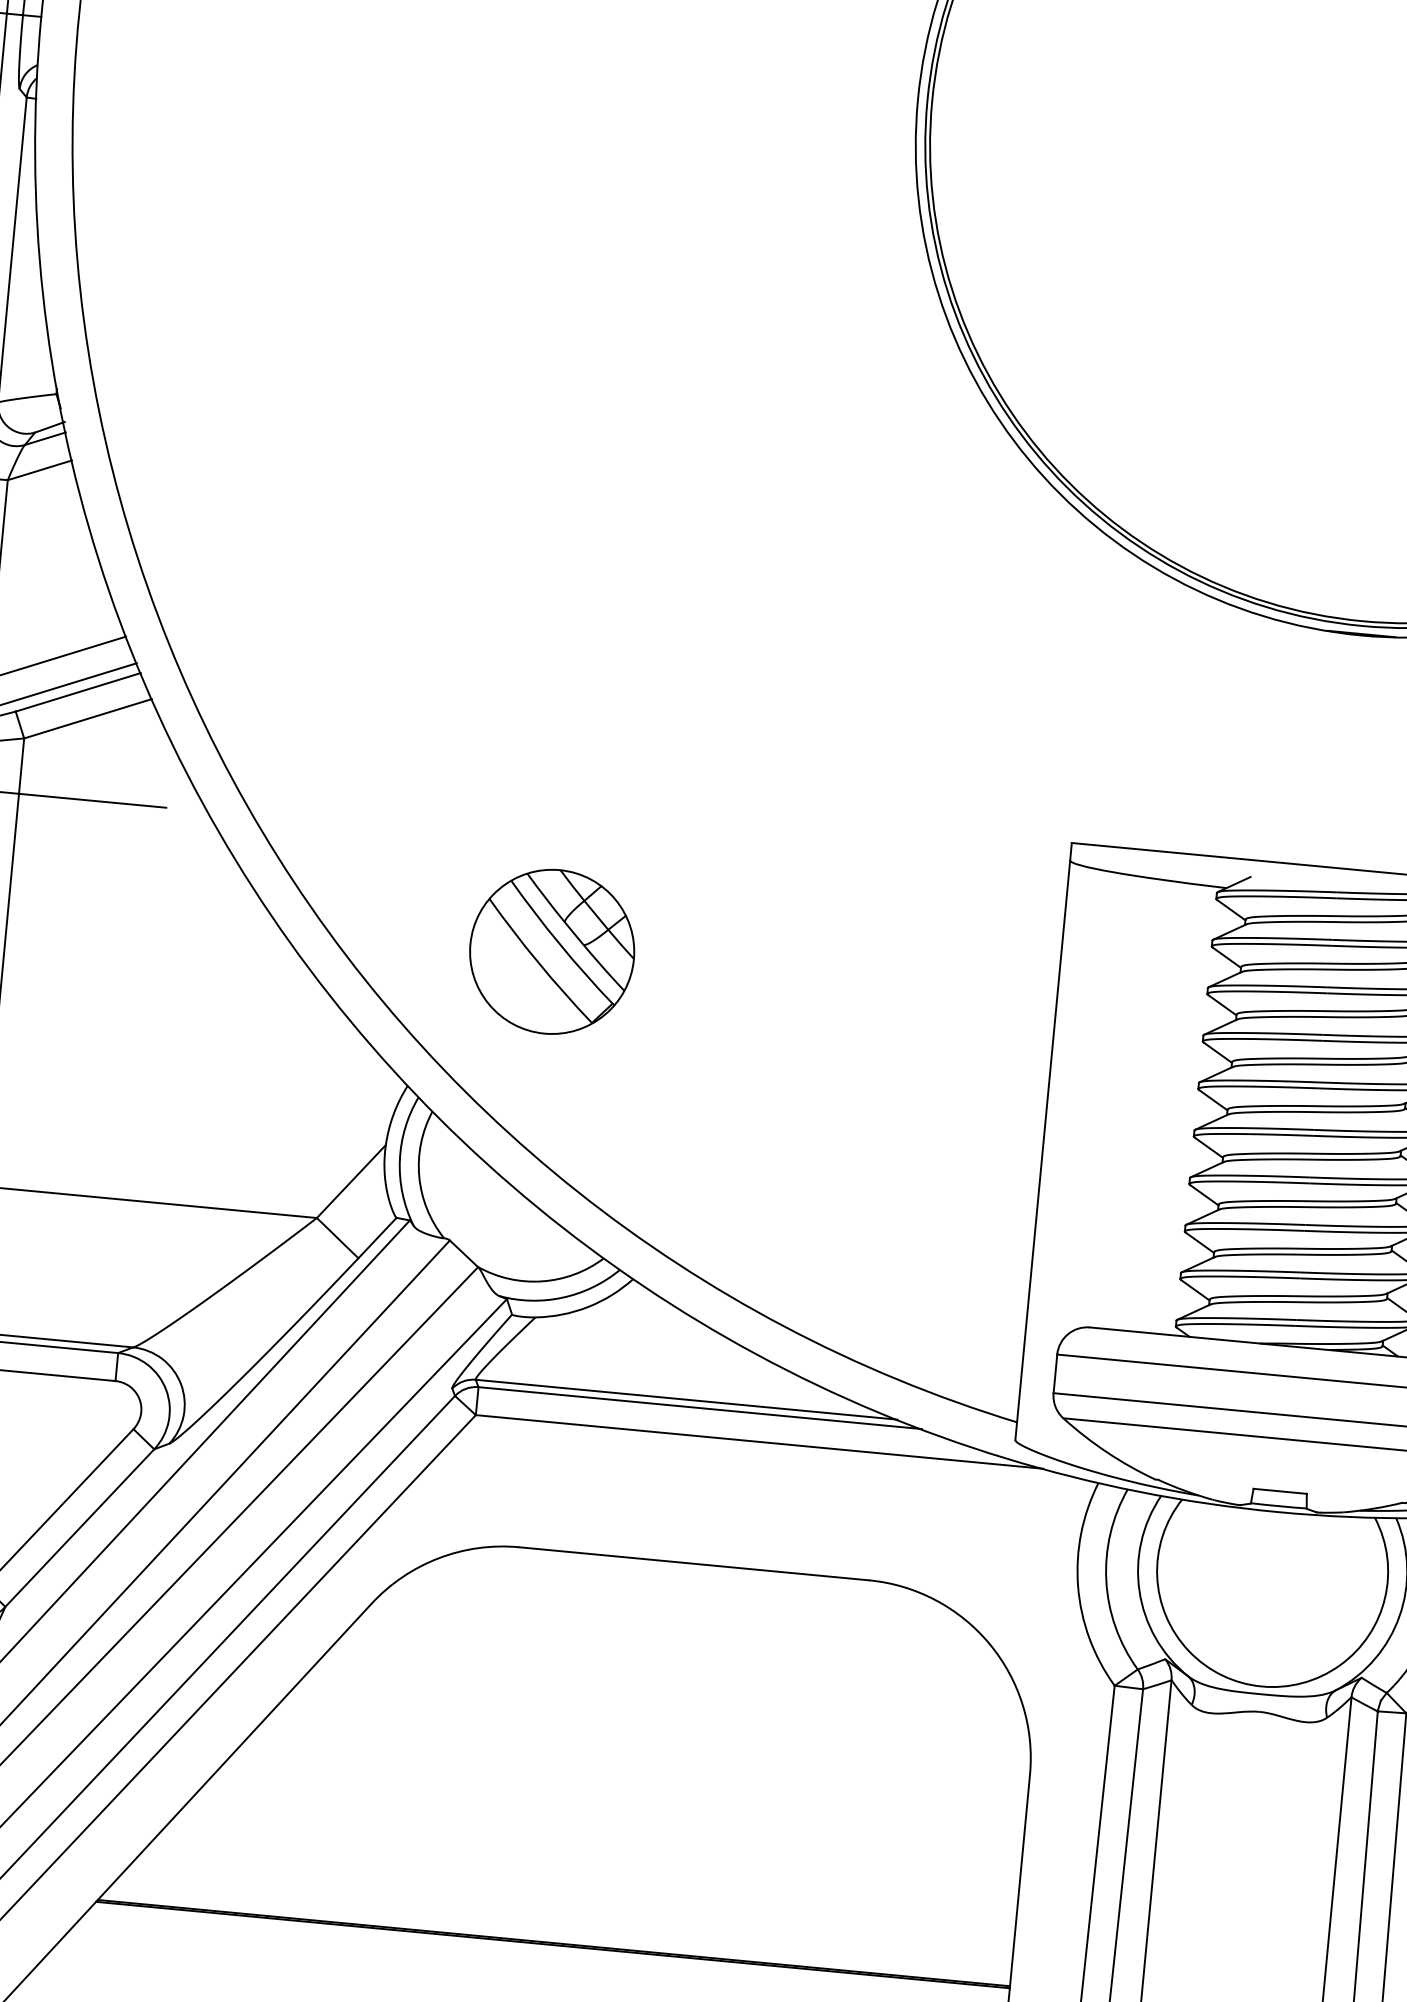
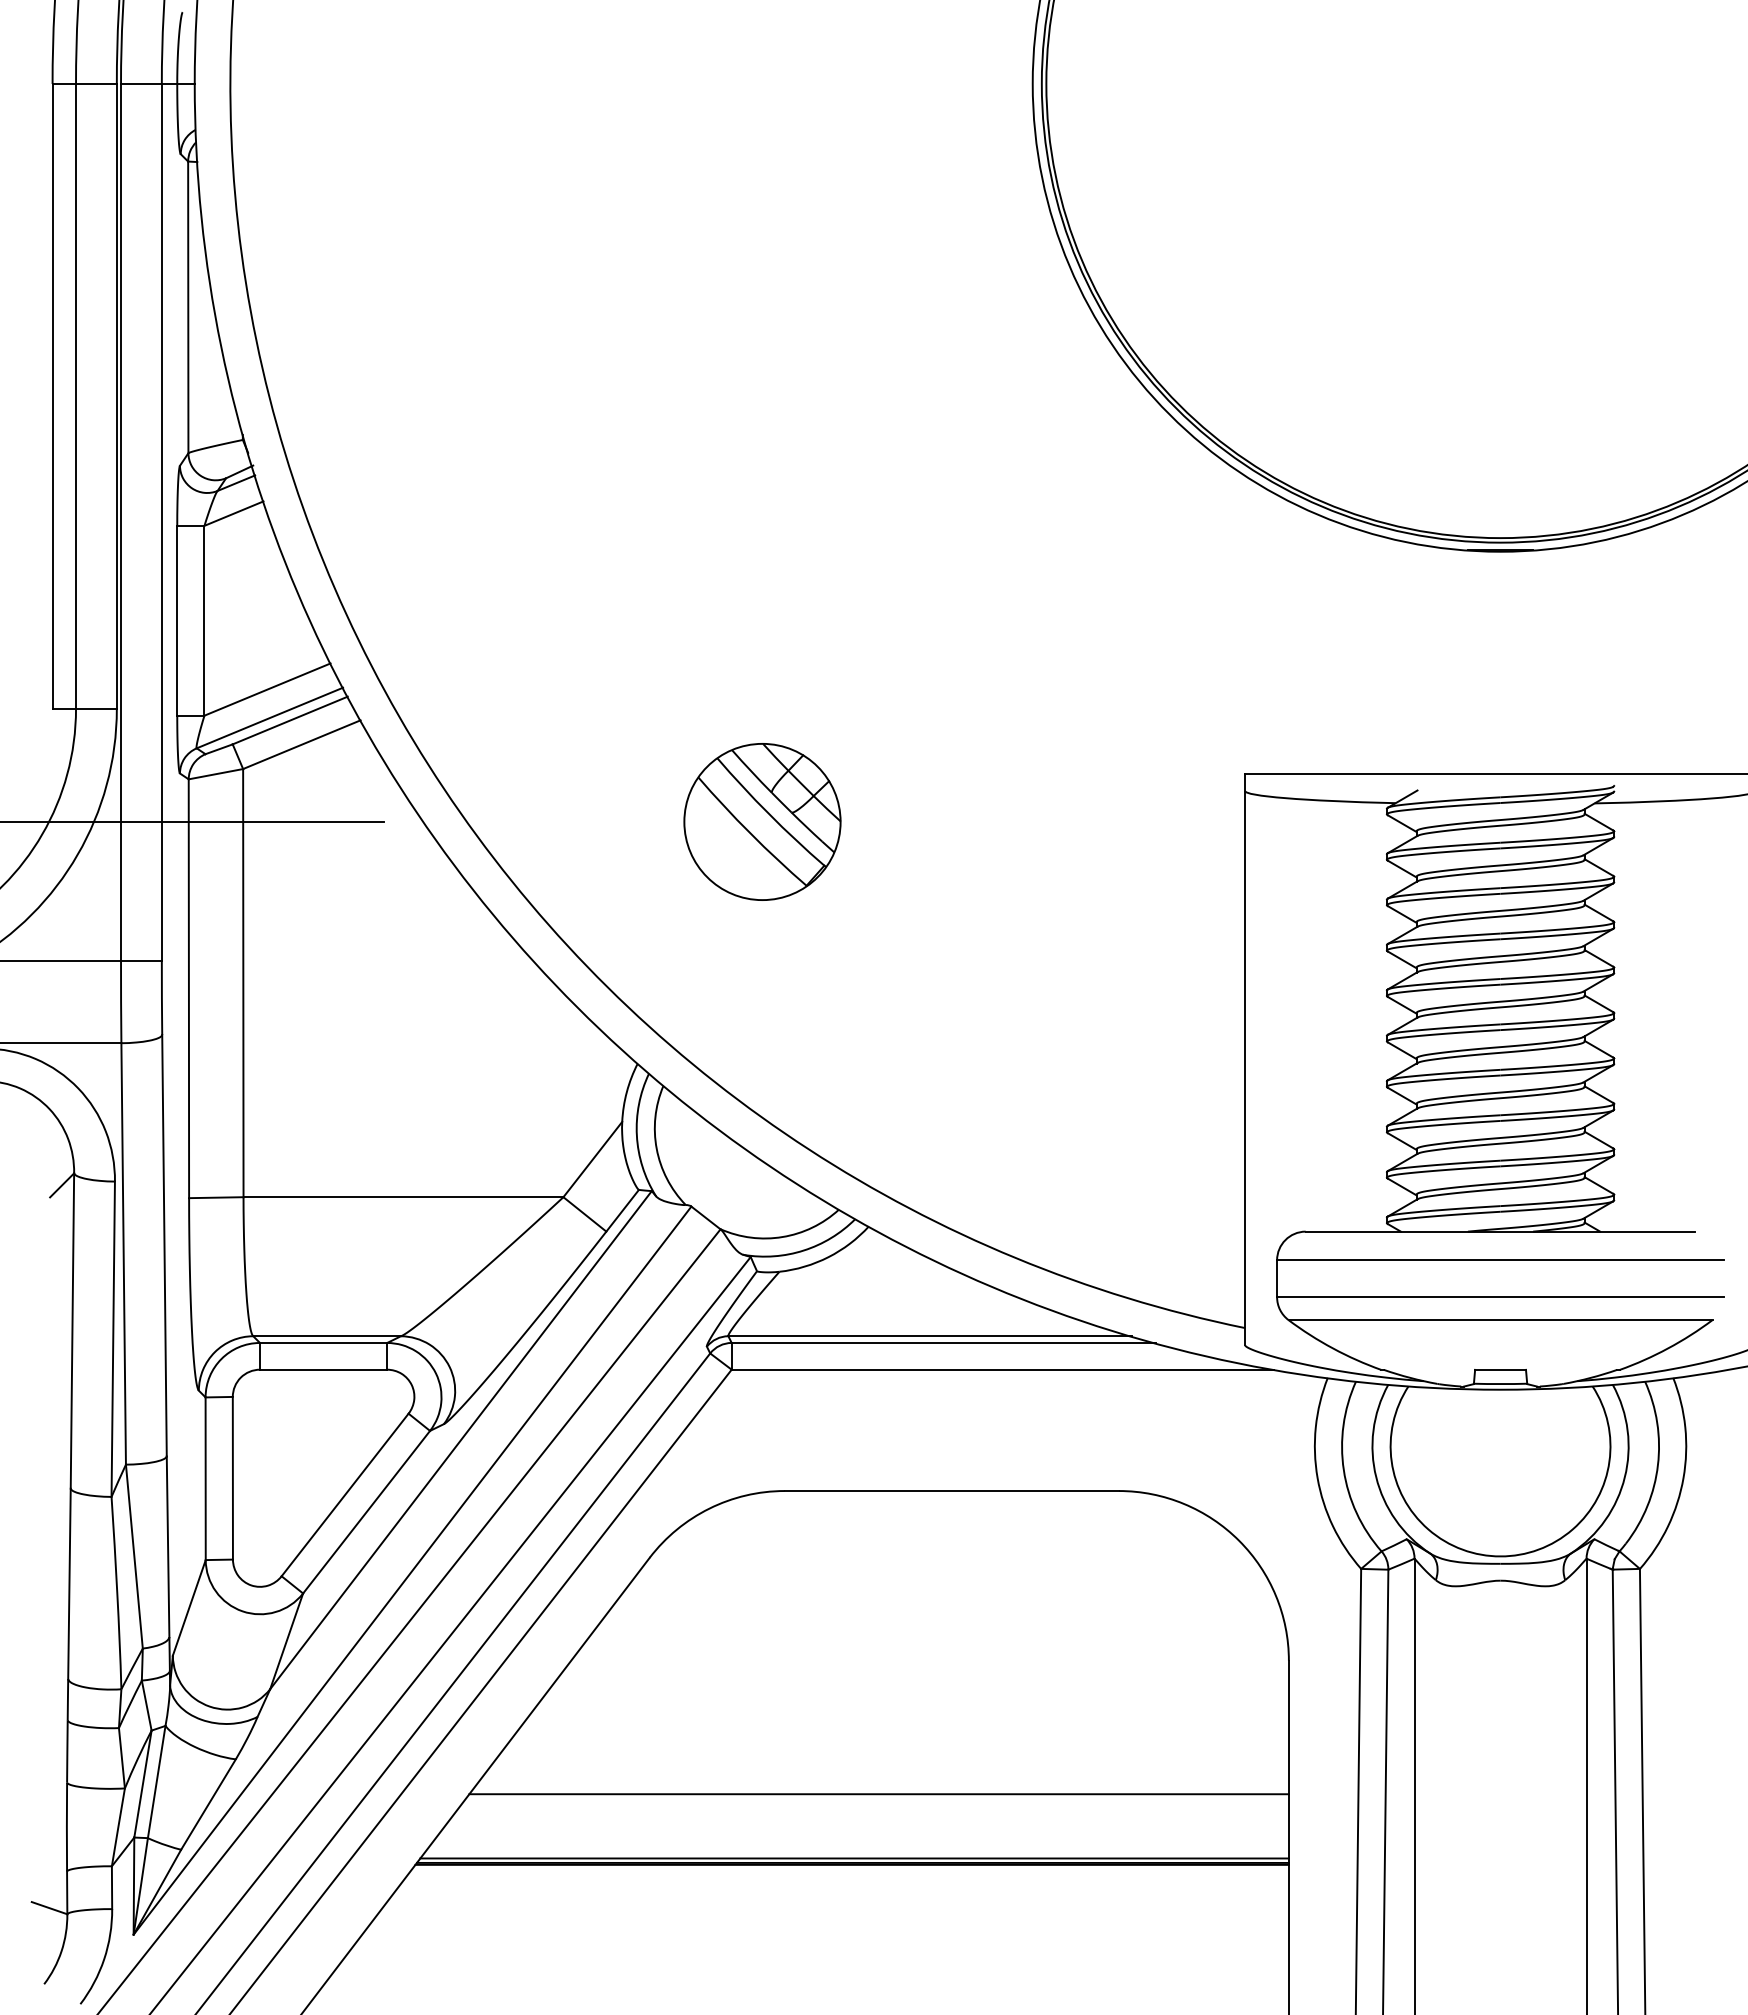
part: (552, 951) -> (762, 821), moved
line: (587, 1874) -> (878, 1794), added
line: (556, 1938) -> (854, 1858), added

